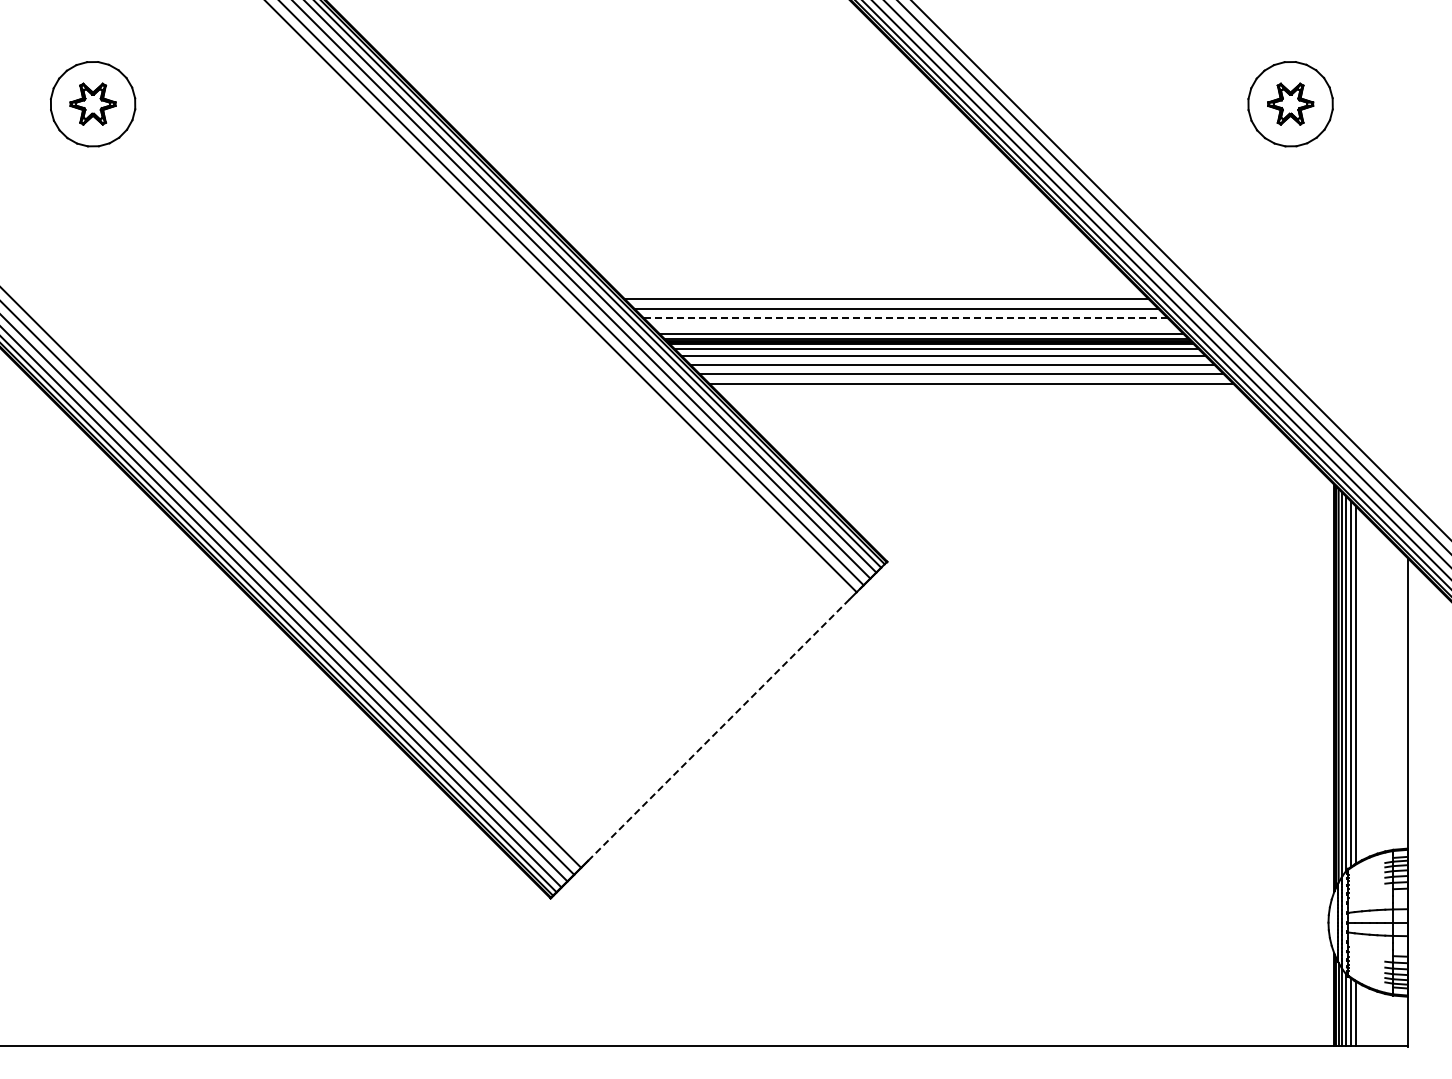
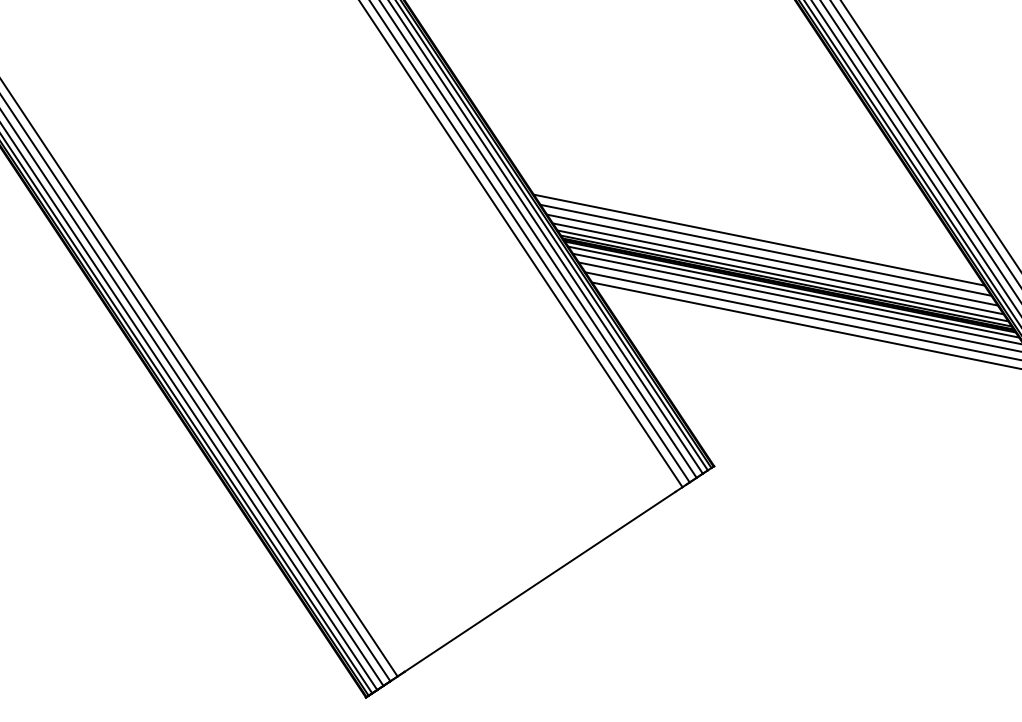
line: (906, 318) -> (772, 260), dashed -> solid
line: (914, 326) -> (778, 268), added
line: (719, 729) -> (540, 581), dashed -> solid

